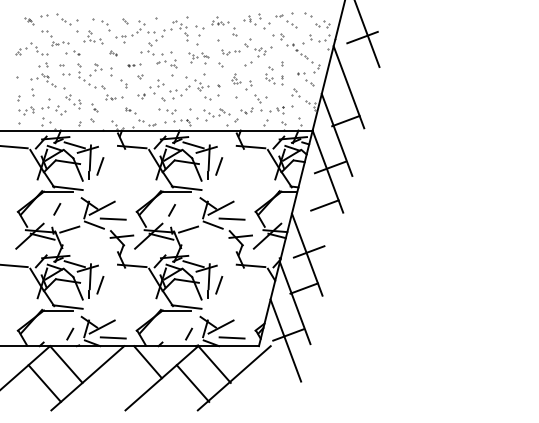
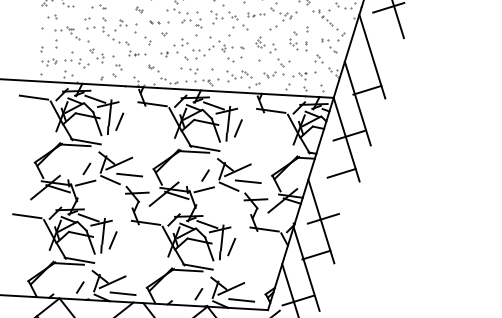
part: (198, 58) -> (223, 19), size x1.43
part: (43, 64) -> (52, 15), moved
part: (134, 65) -> (159, 22), size x1.43
part: (94, 107) -> (117, 62), size x1.67
line: (57, 209) -> (87, 169), moved
line: (171, 210) -> (204, 175), moved

